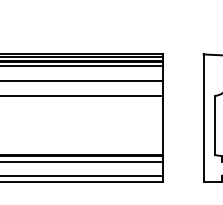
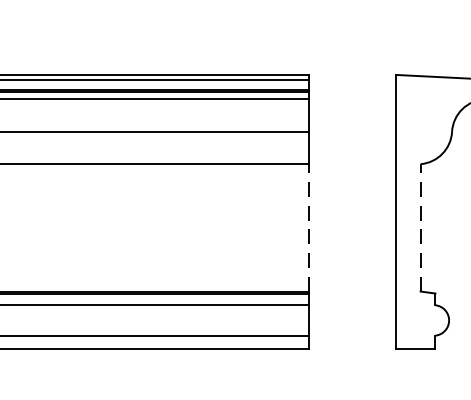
line: (163, 125) -> (309, 227), solid -> dashed
line: (215, 125) -> (421, 227), solid -> dashed

